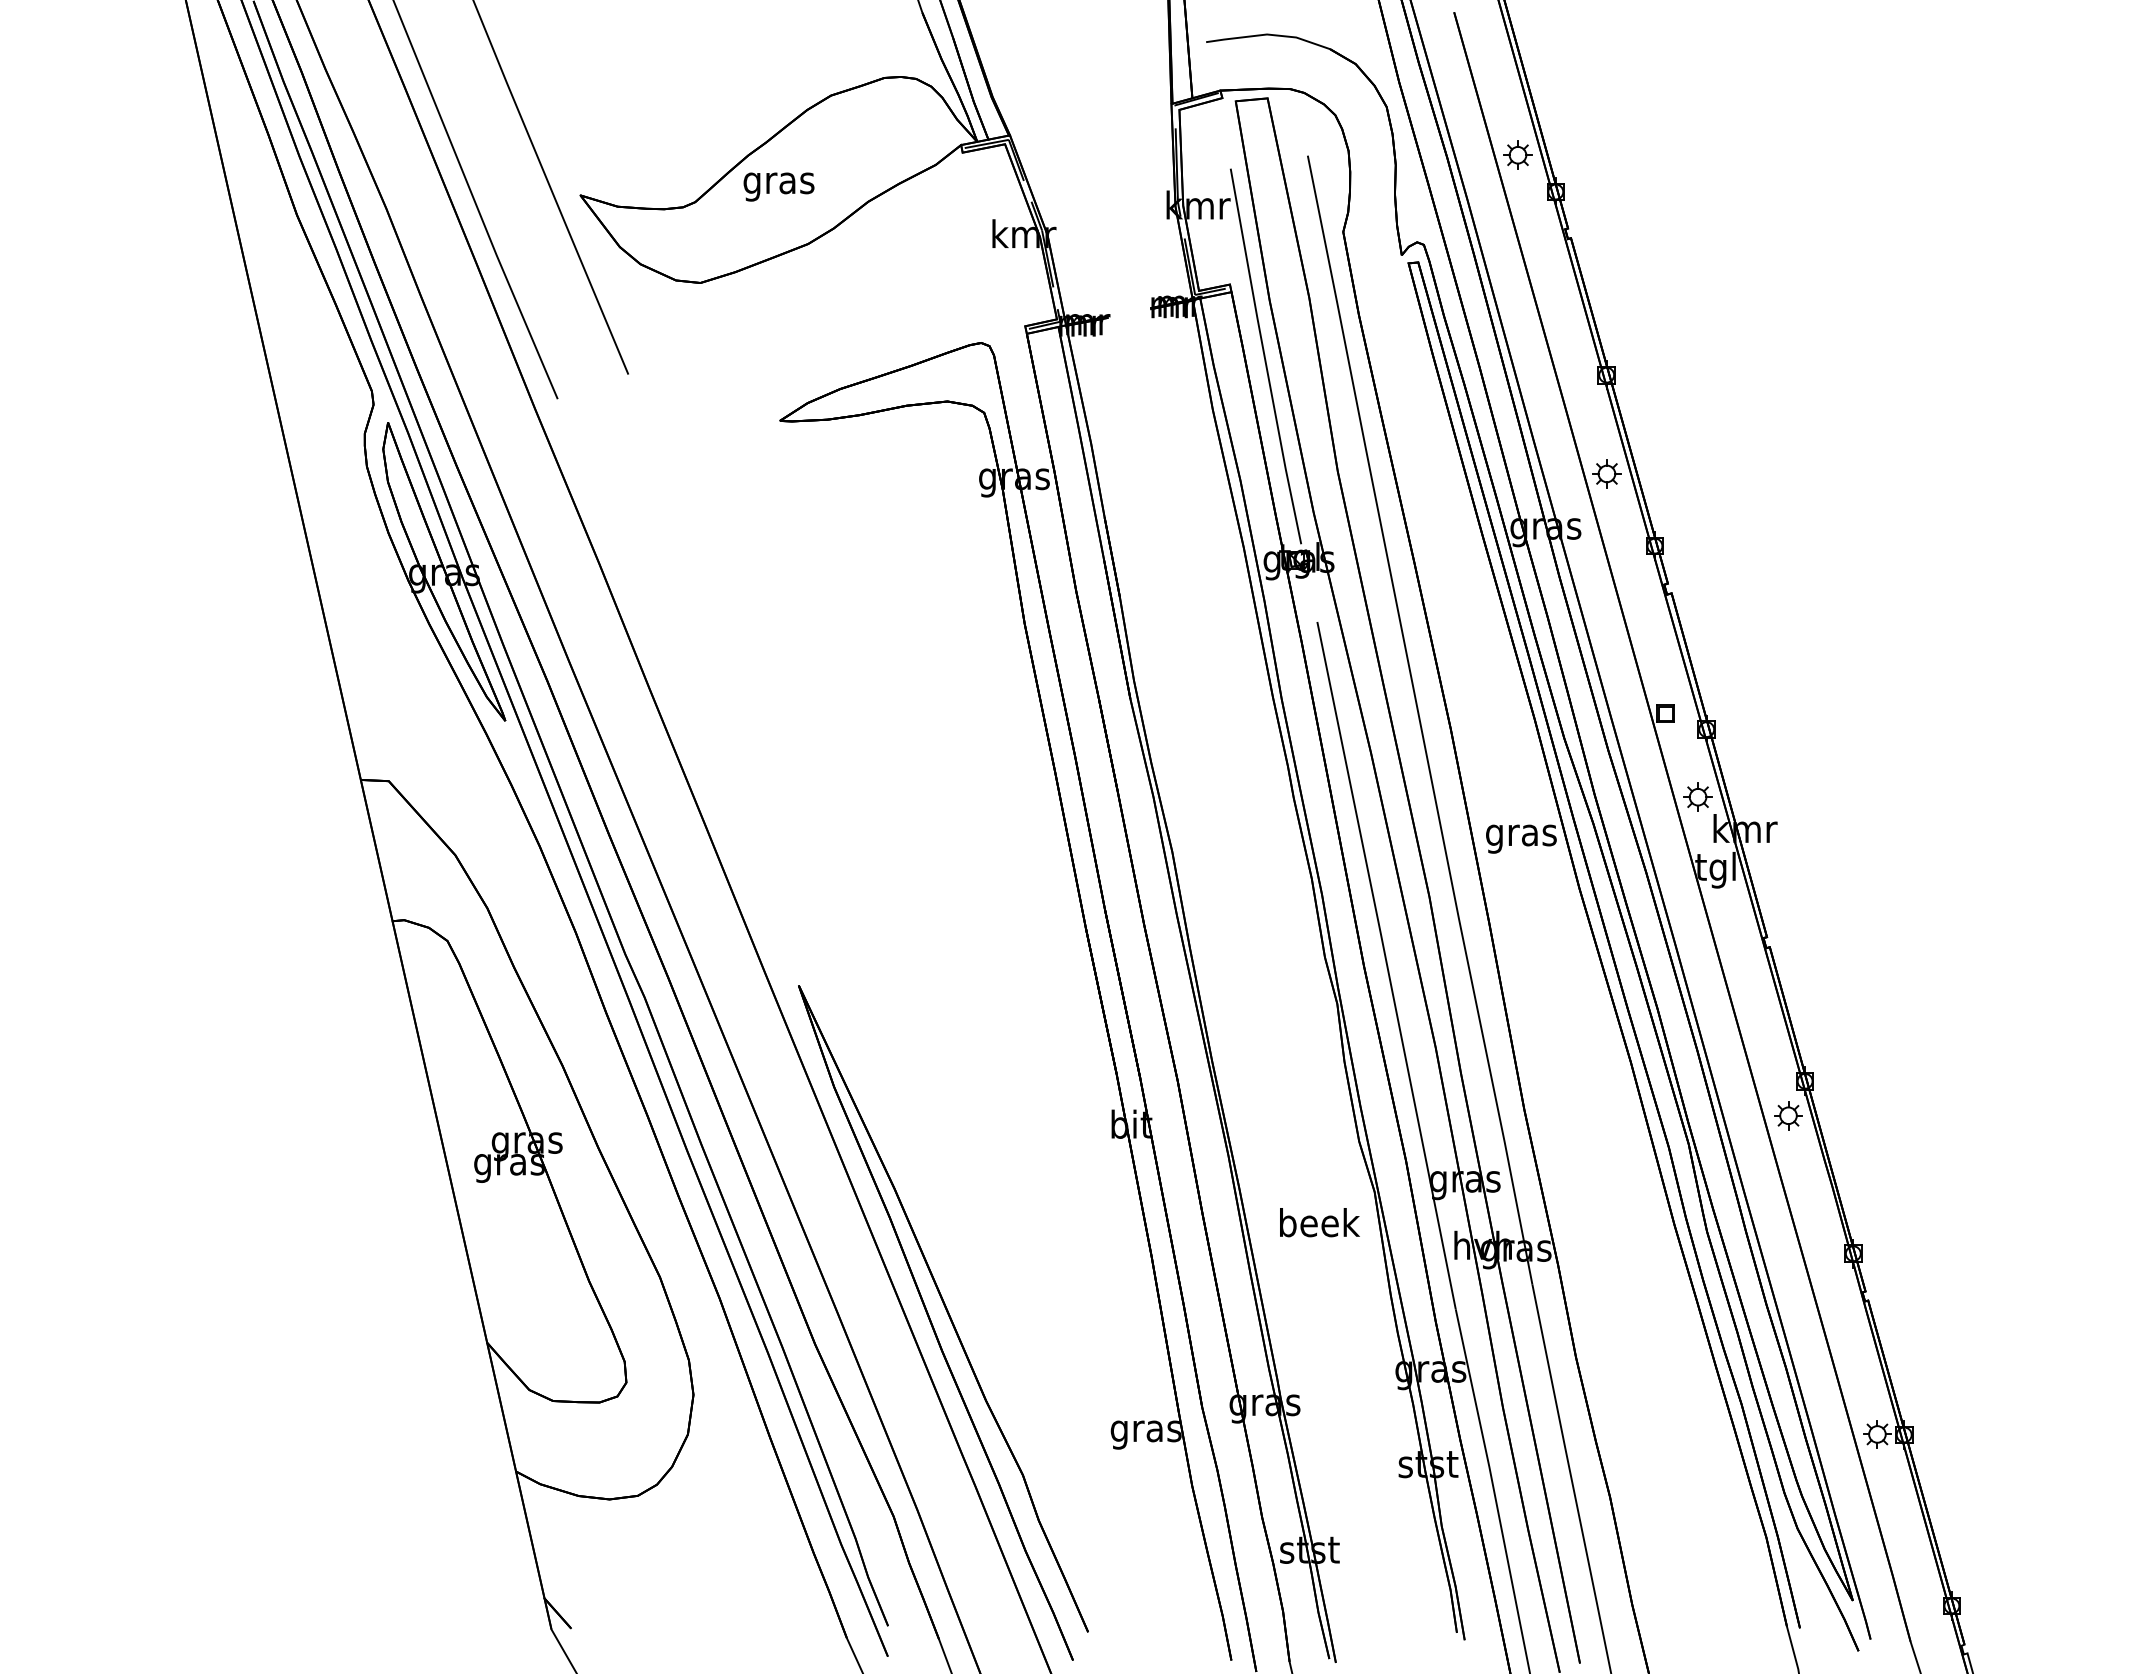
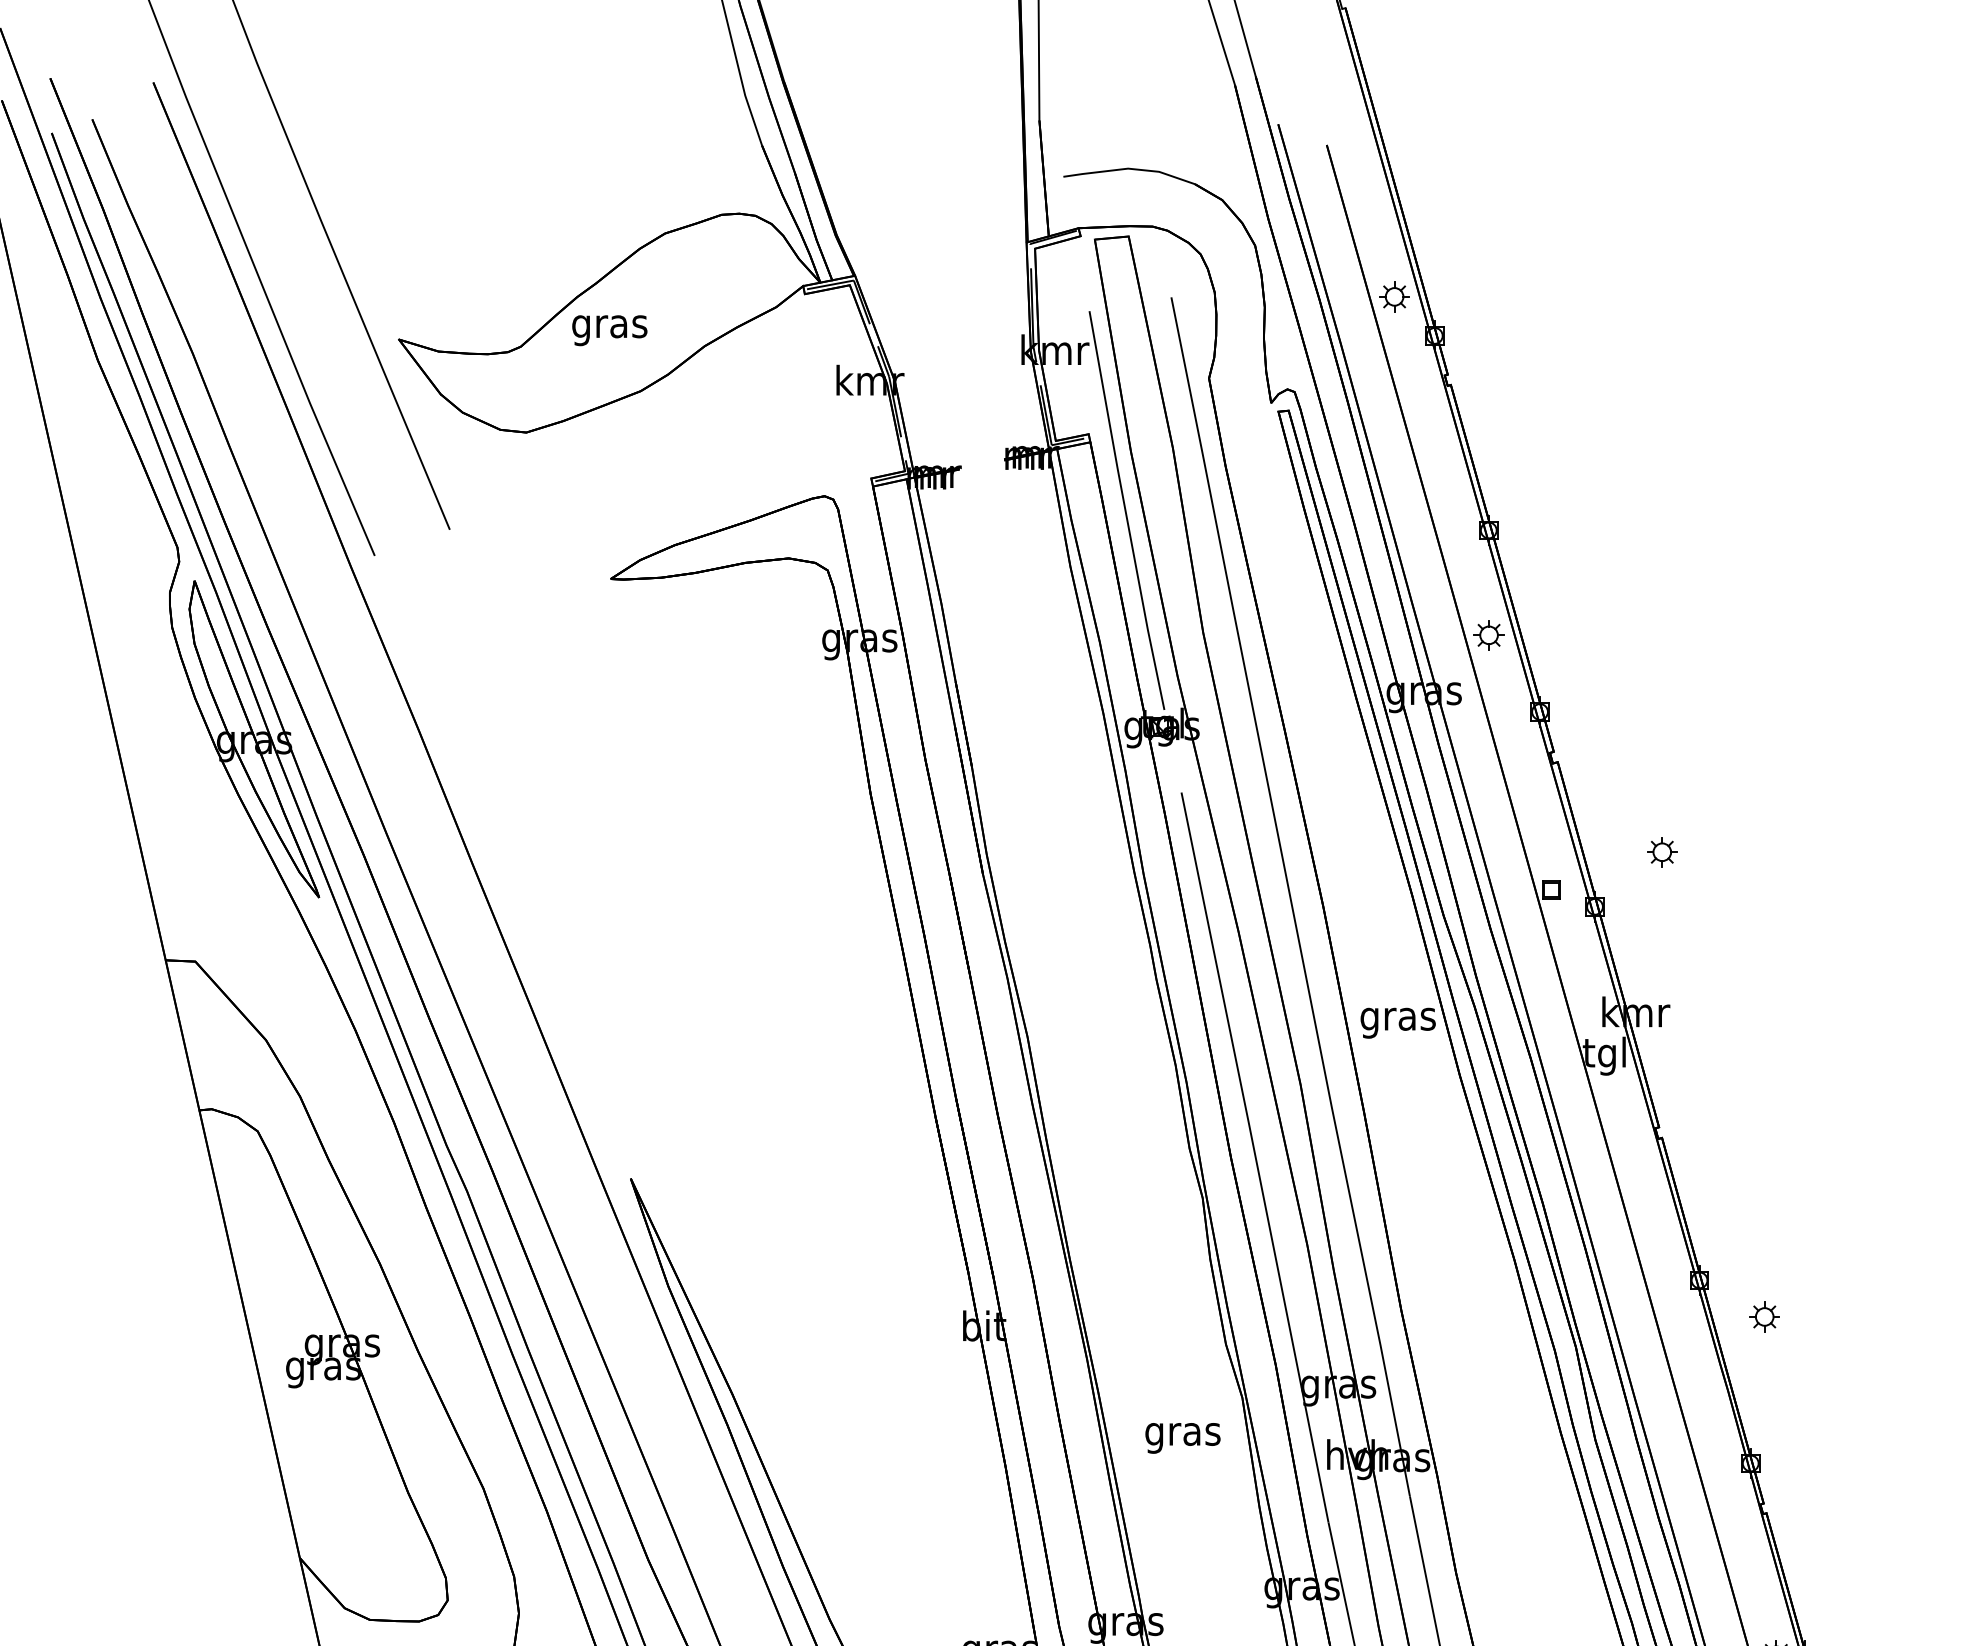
part: (1697, 796) -> (1661, 851), moved
part: (1788, 1115) -> (1764, 1316), moved
text: (1319, 1226) -> (1183, 1434), beek -> gras

